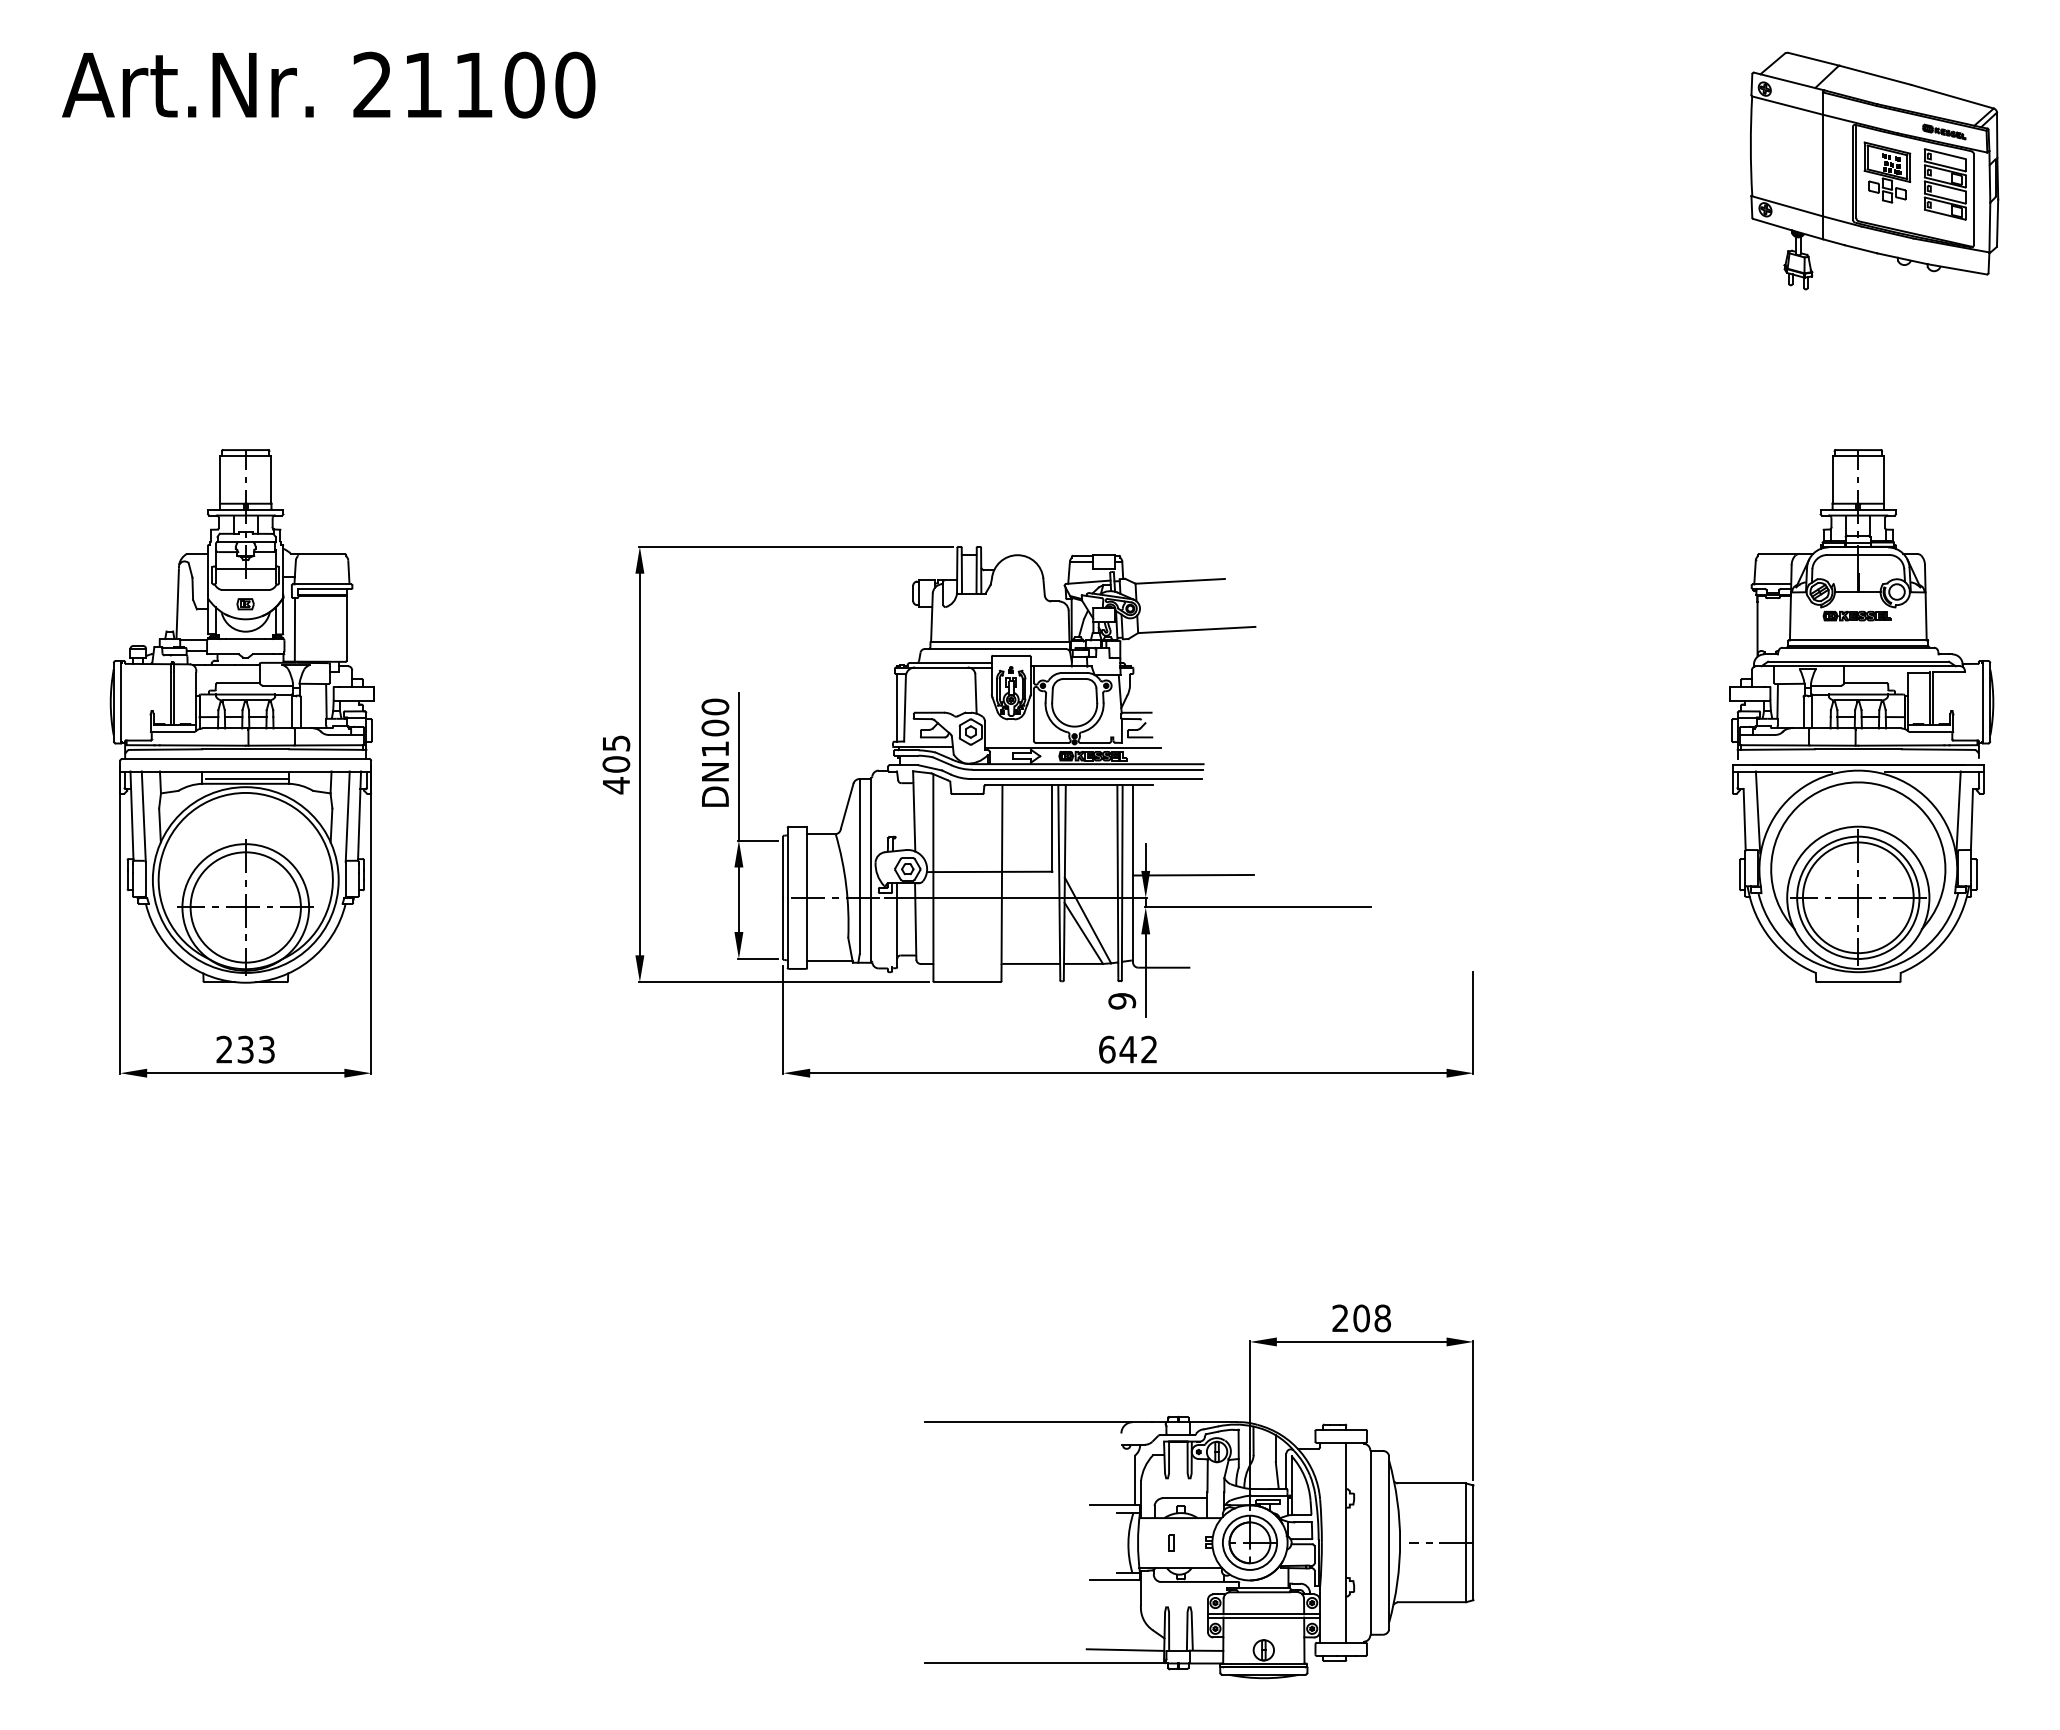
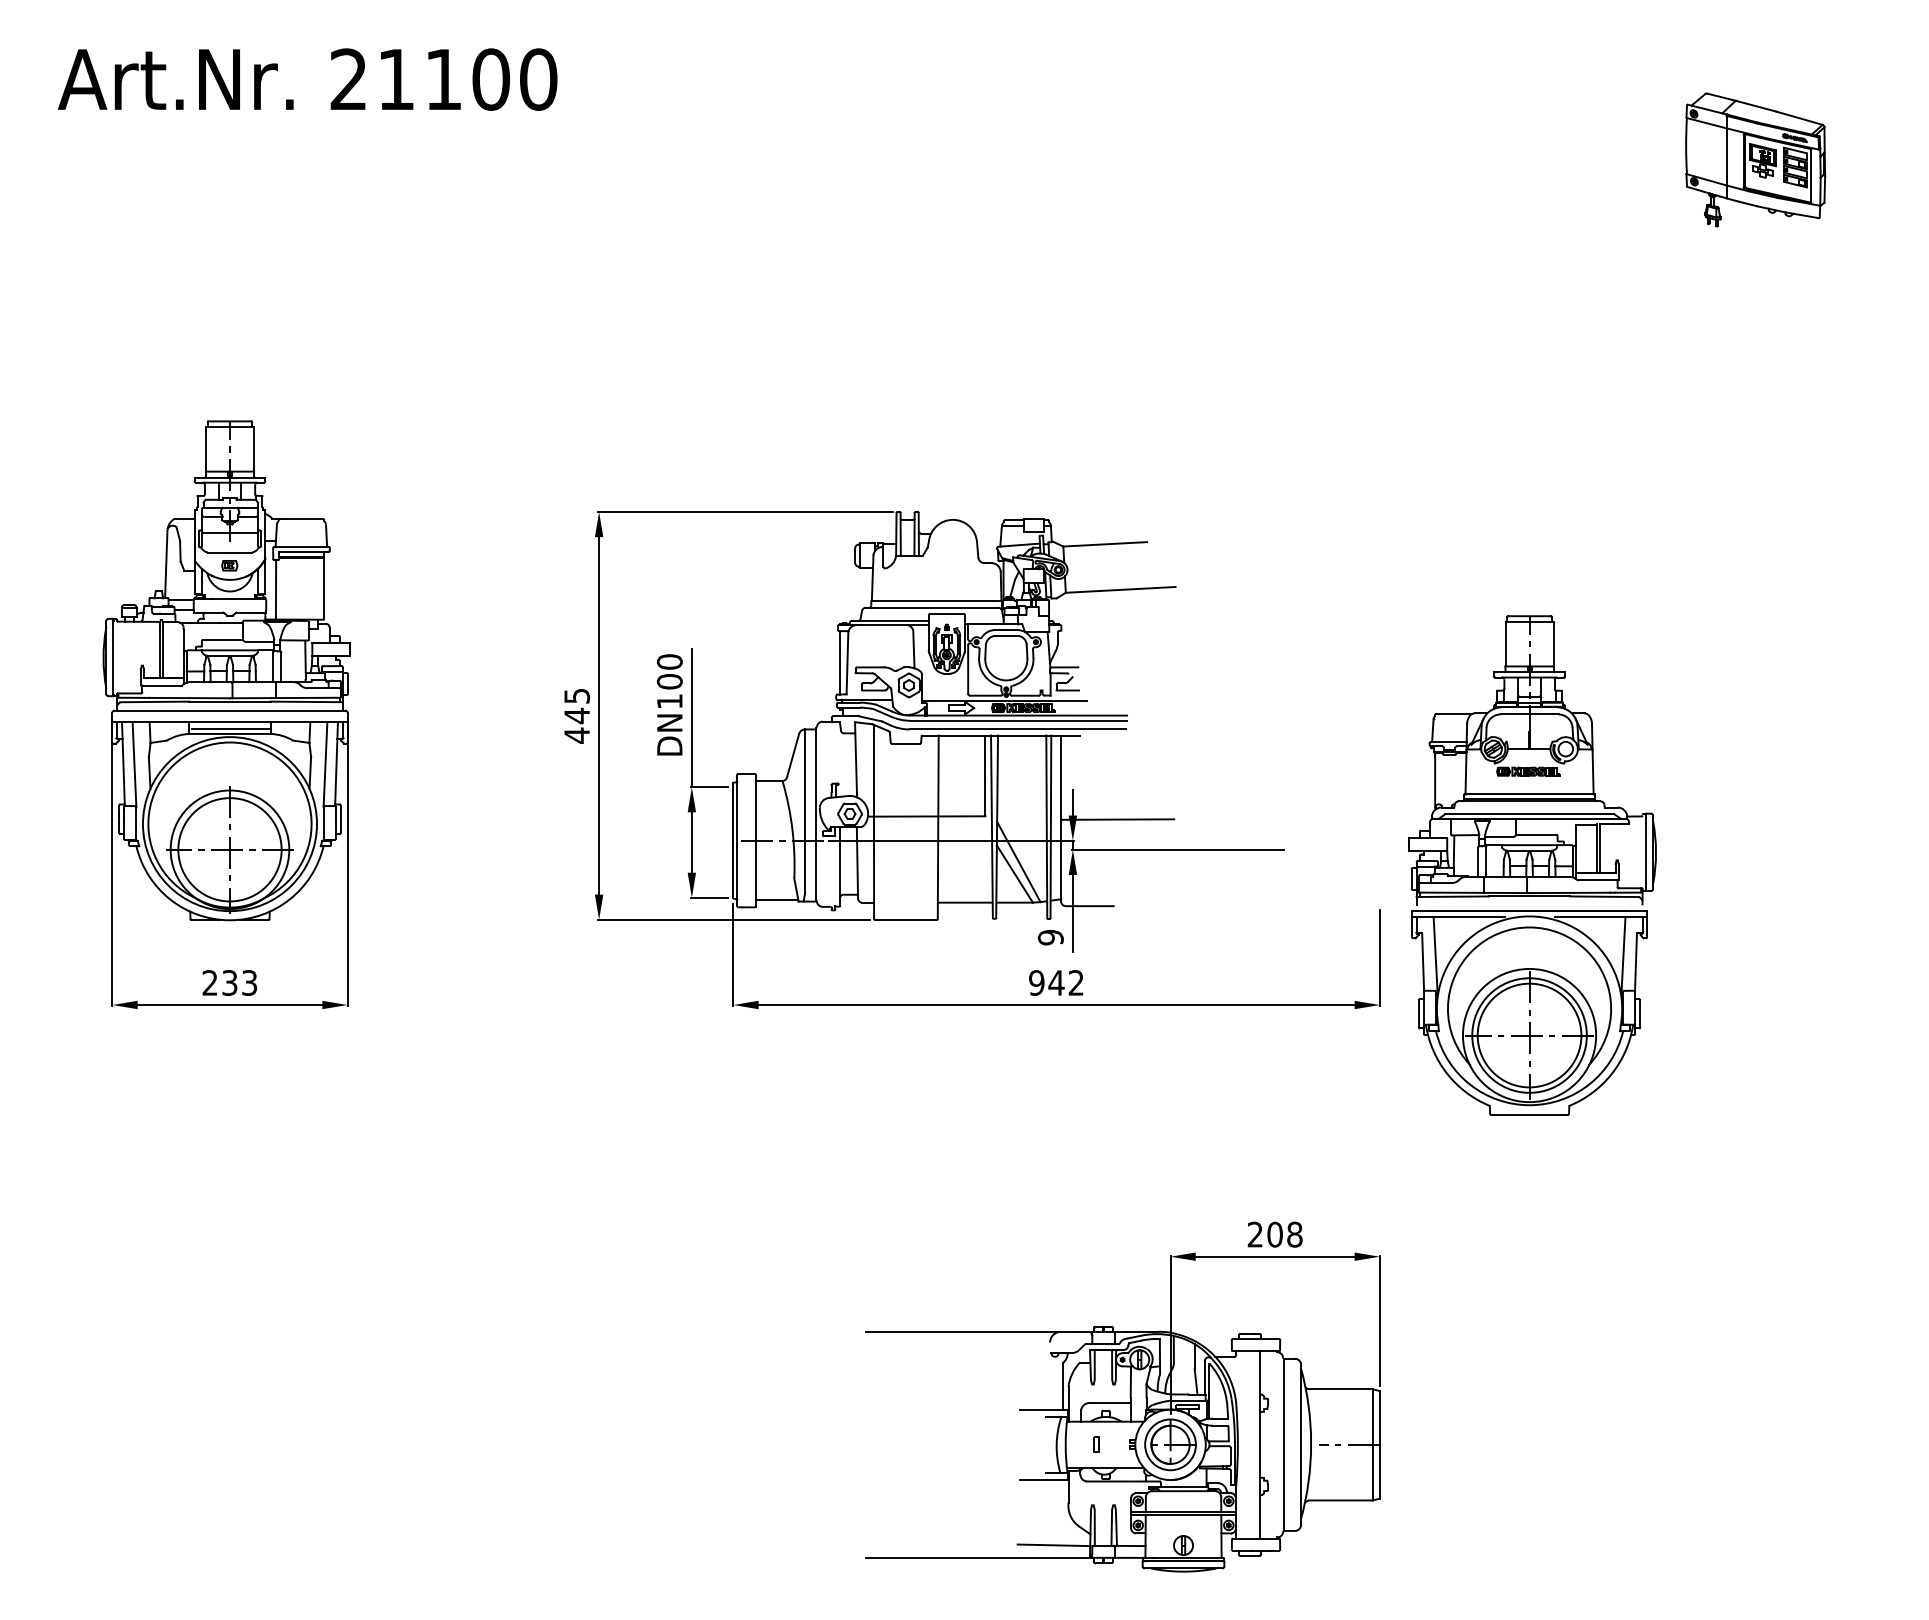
part: (1874, 170) -> (1755, 159), size x0.6
part: (1861, 715) -> (1532, 864), moved
text: (616, 764) -> (577, 715), 405 -> 445
text: (1106, 1049) -> (1036, 982), 642 -> 942

